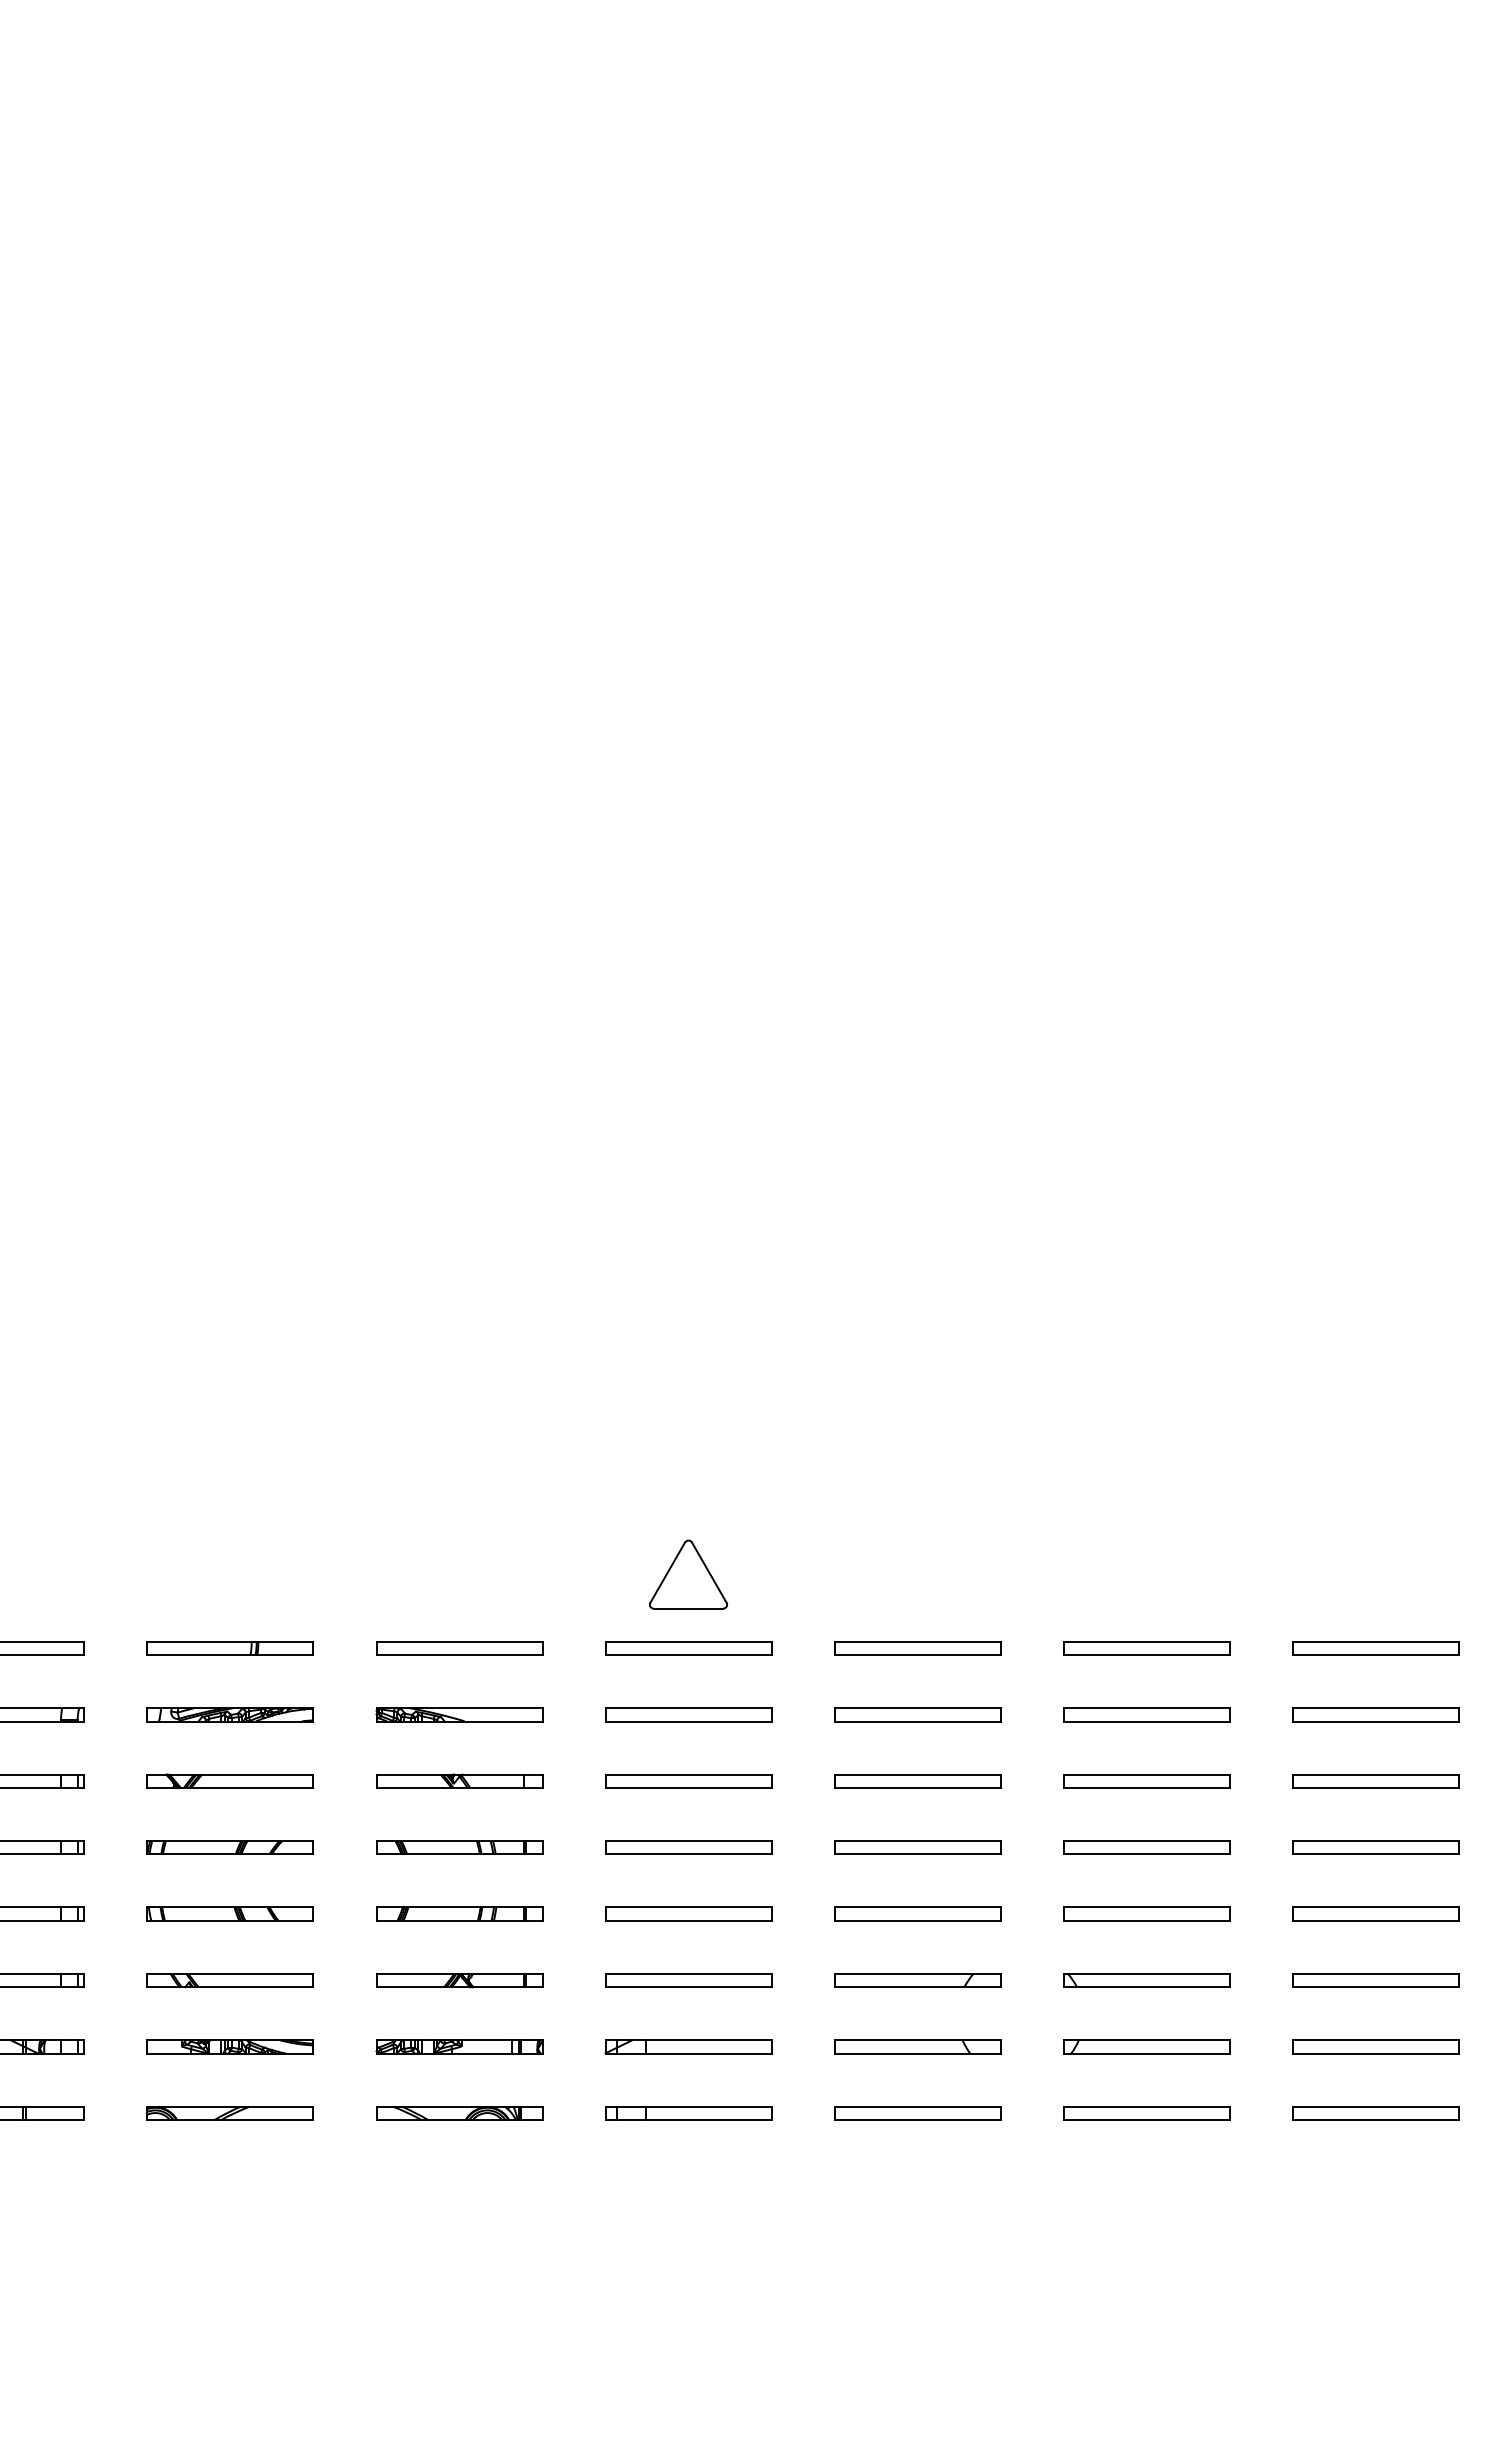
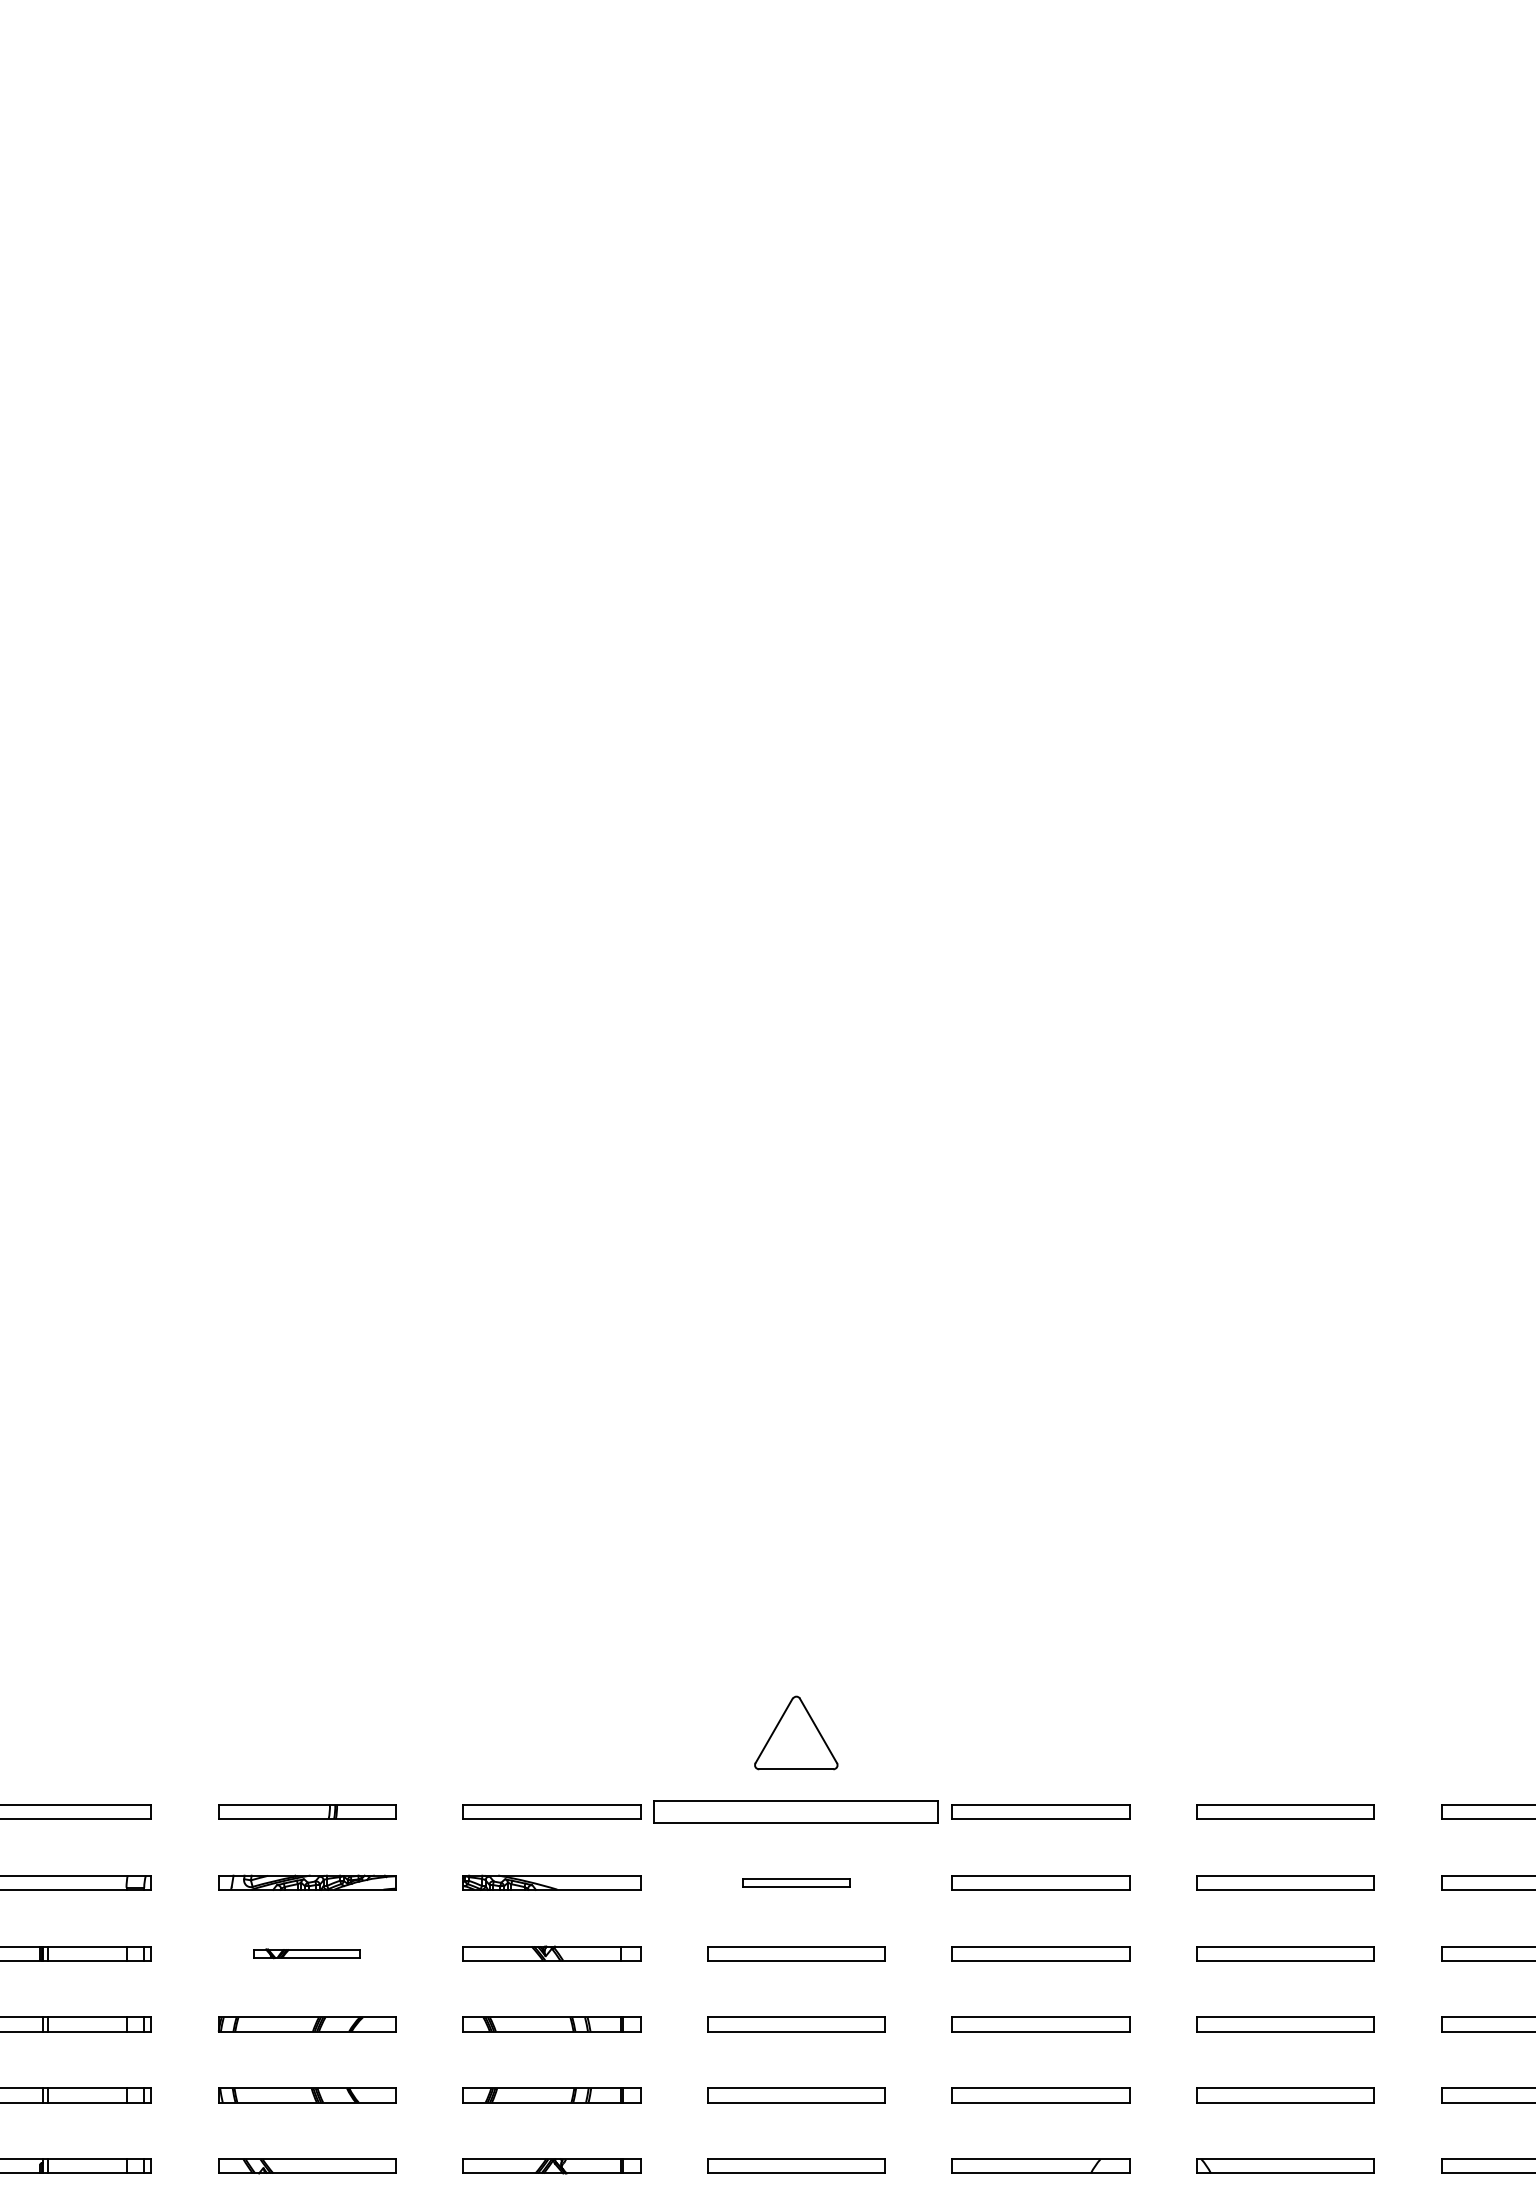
part: (688, 1648) -> (796, 1811), size x1.6
part: (688, 1714) -> (796, 1882), size x0.6
part: (229, 1781) -> (306, 1953), size x0.6

